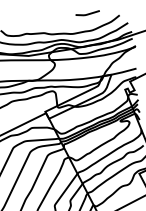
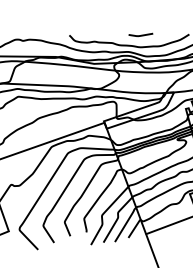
line: (88, 13) -> (141, 34), moved

